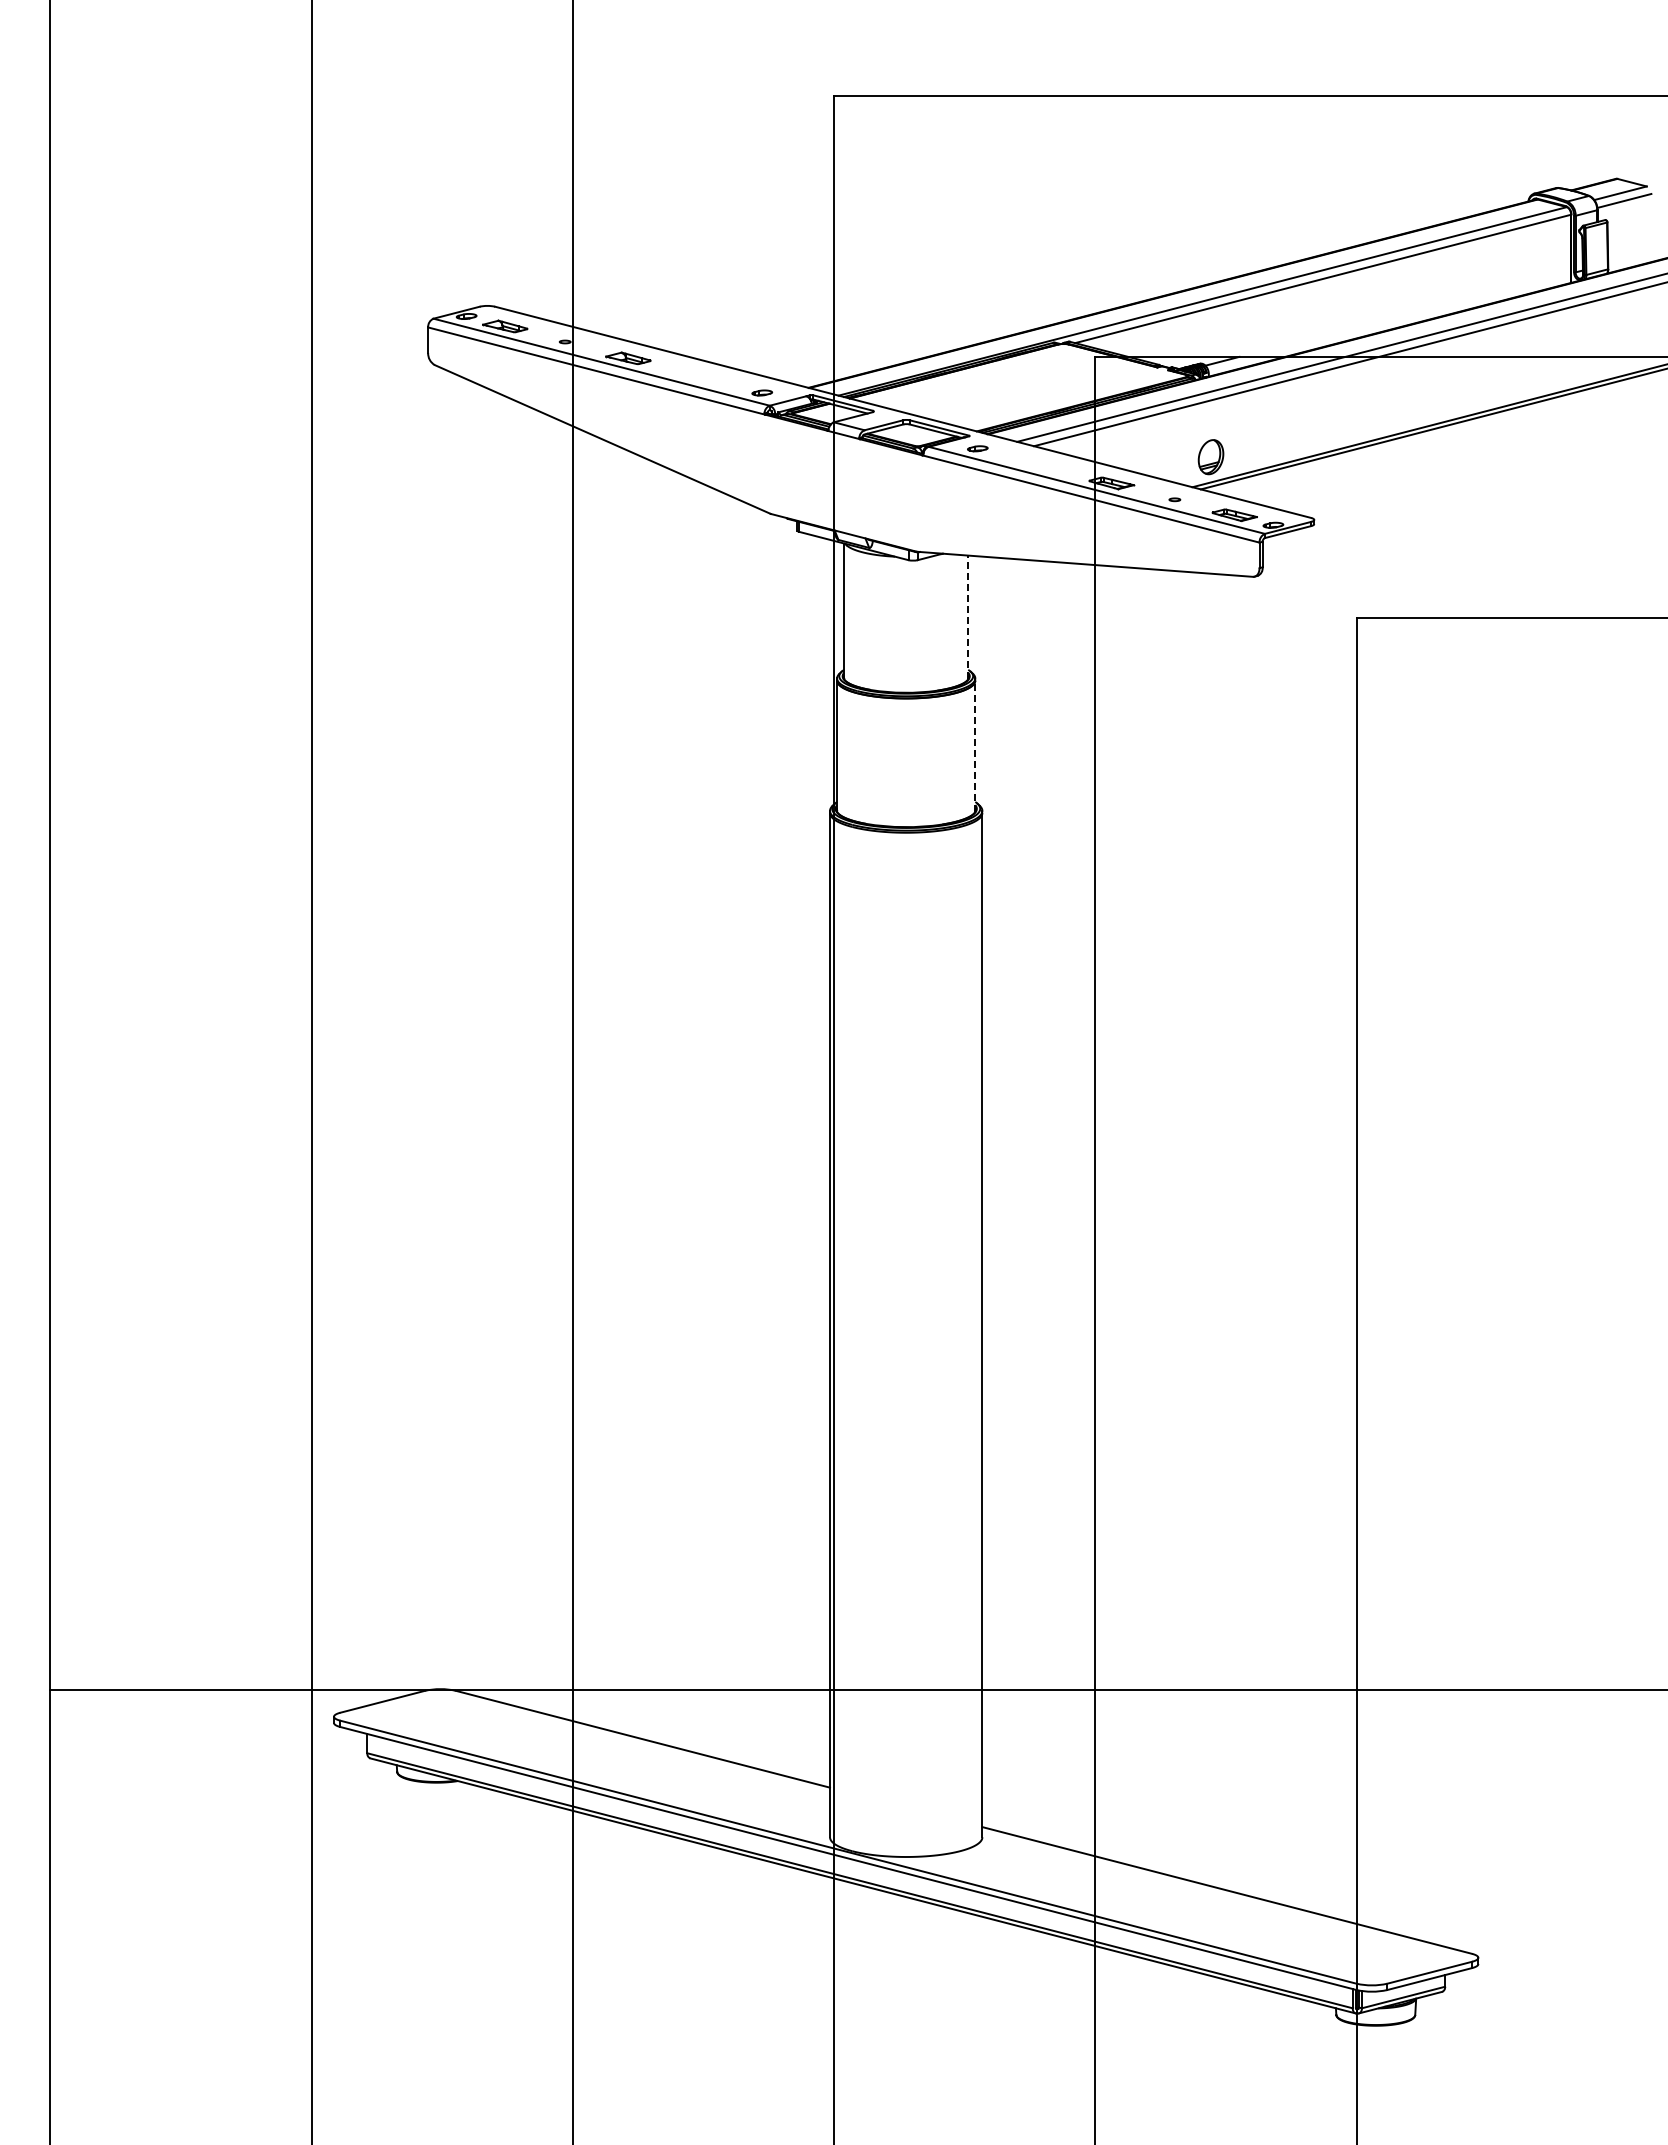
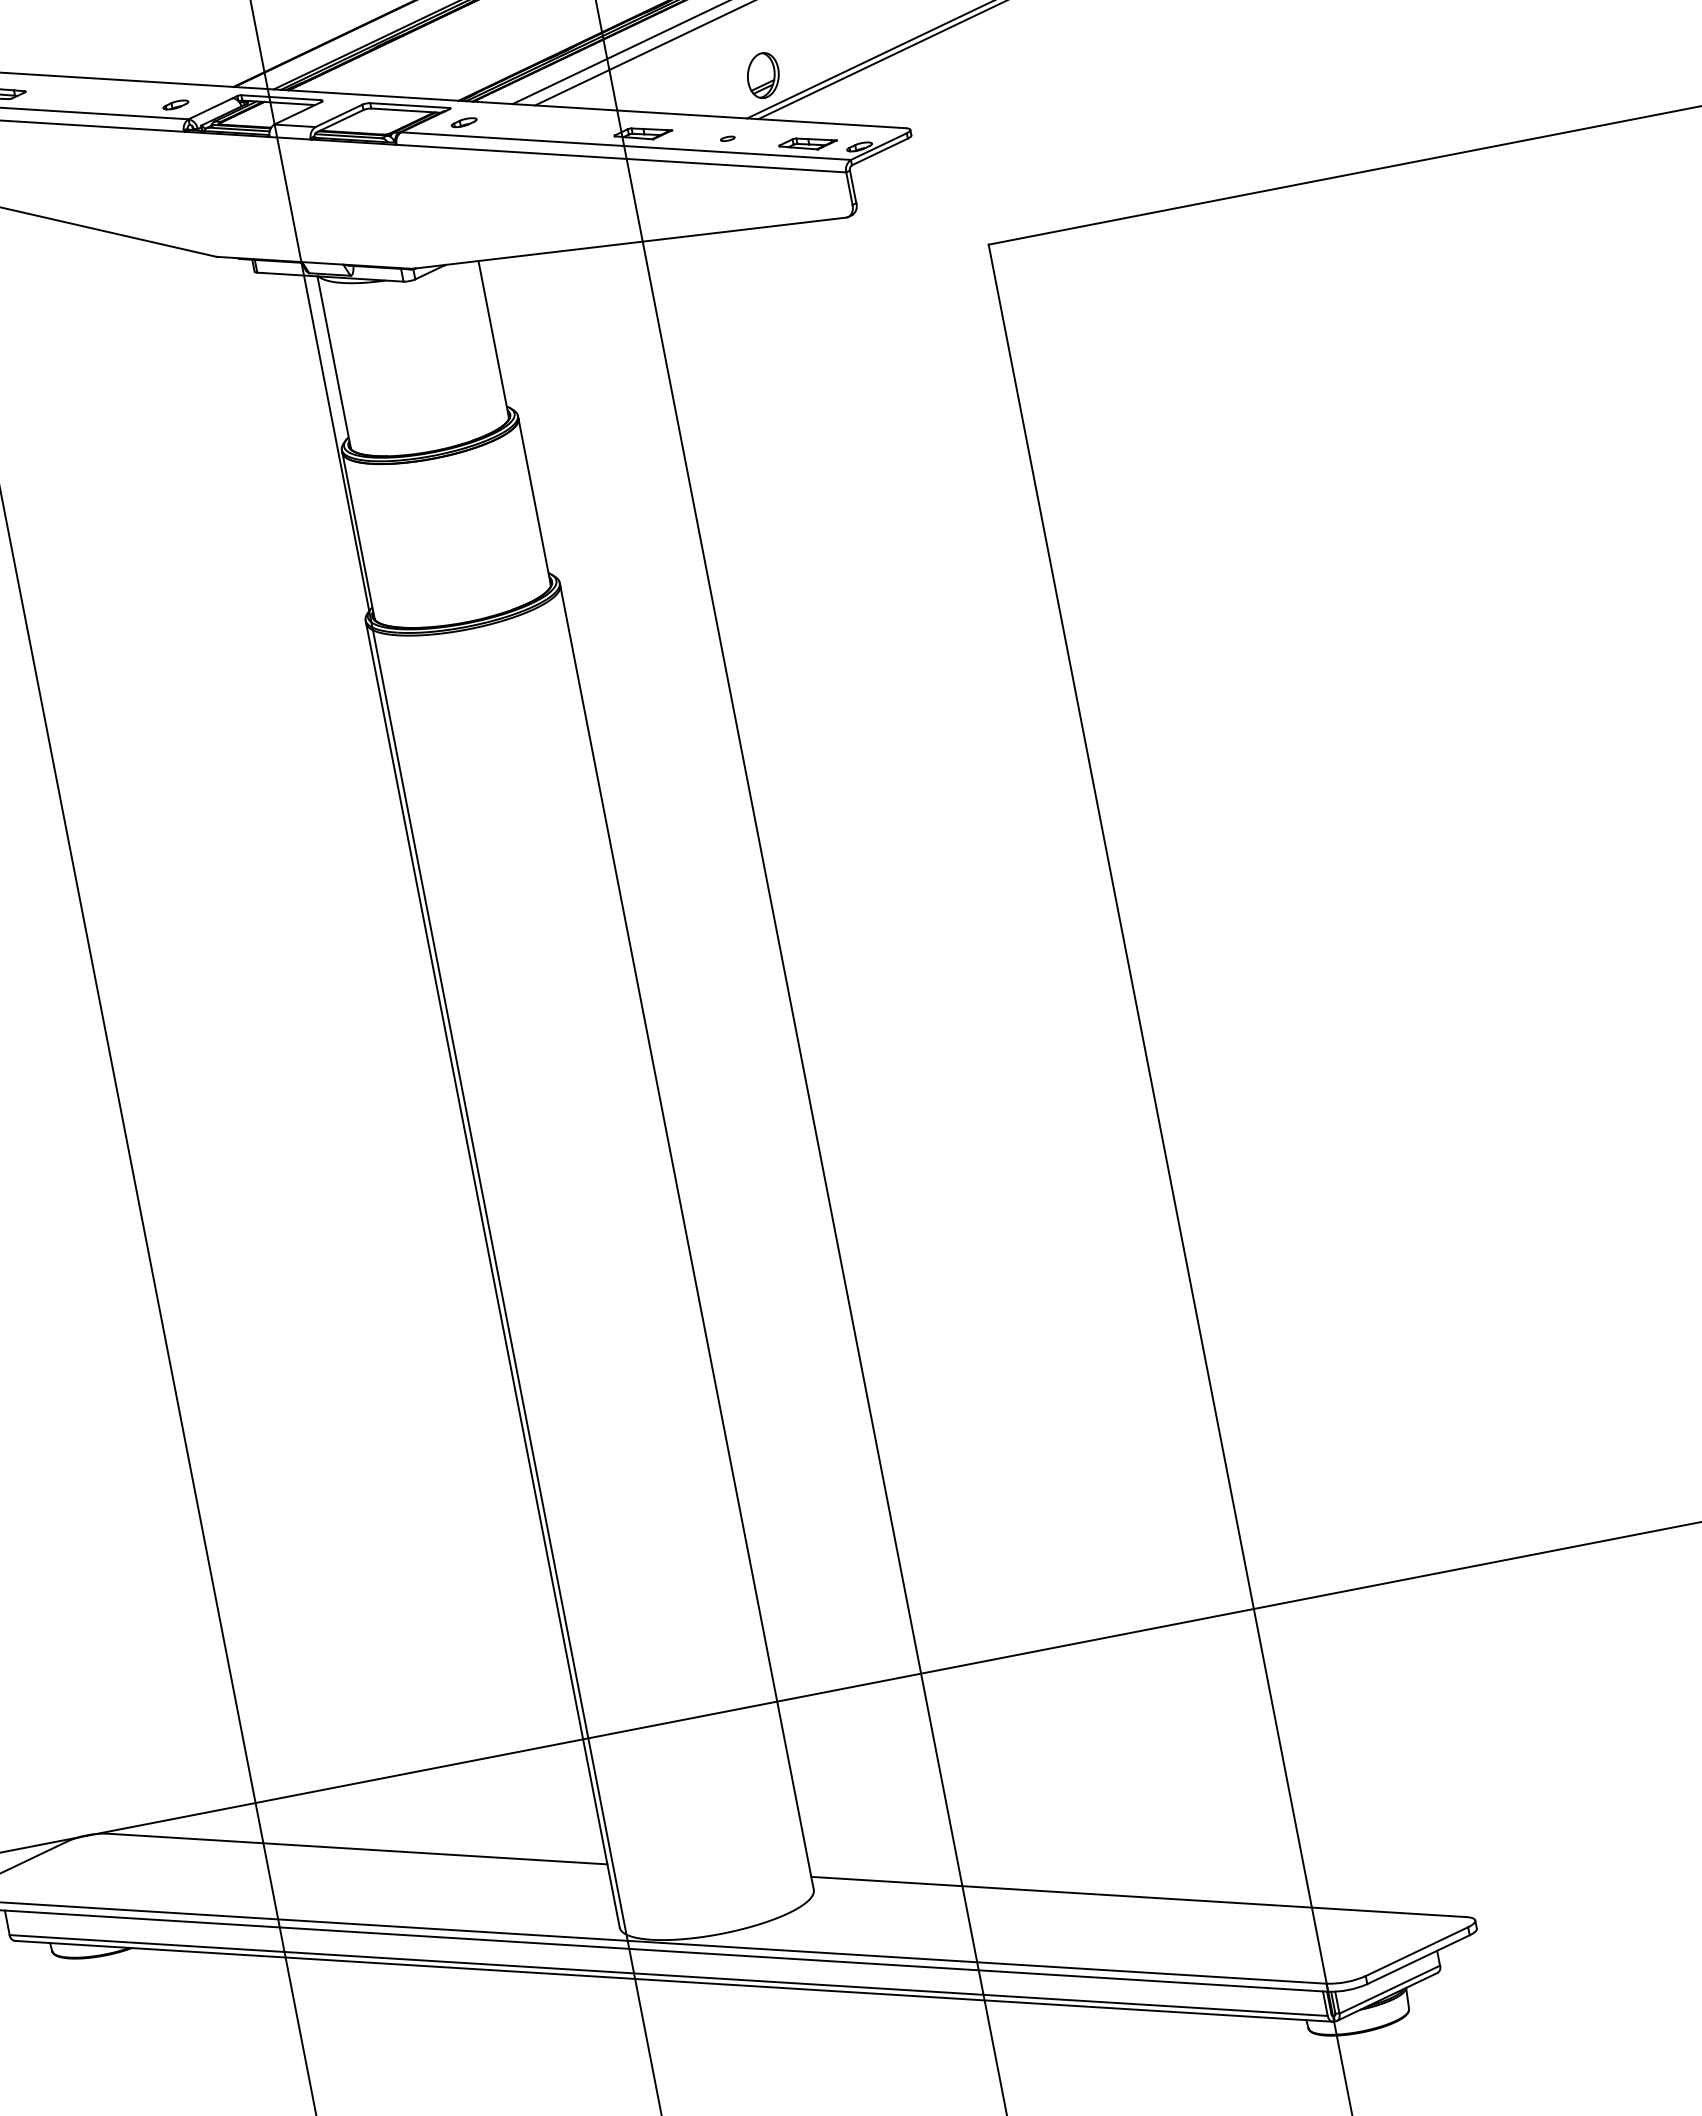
line: (968, 617) -> (494, 339), dashed -> solid
line: (975, 746) -> (534, 502), dashed -> solid

